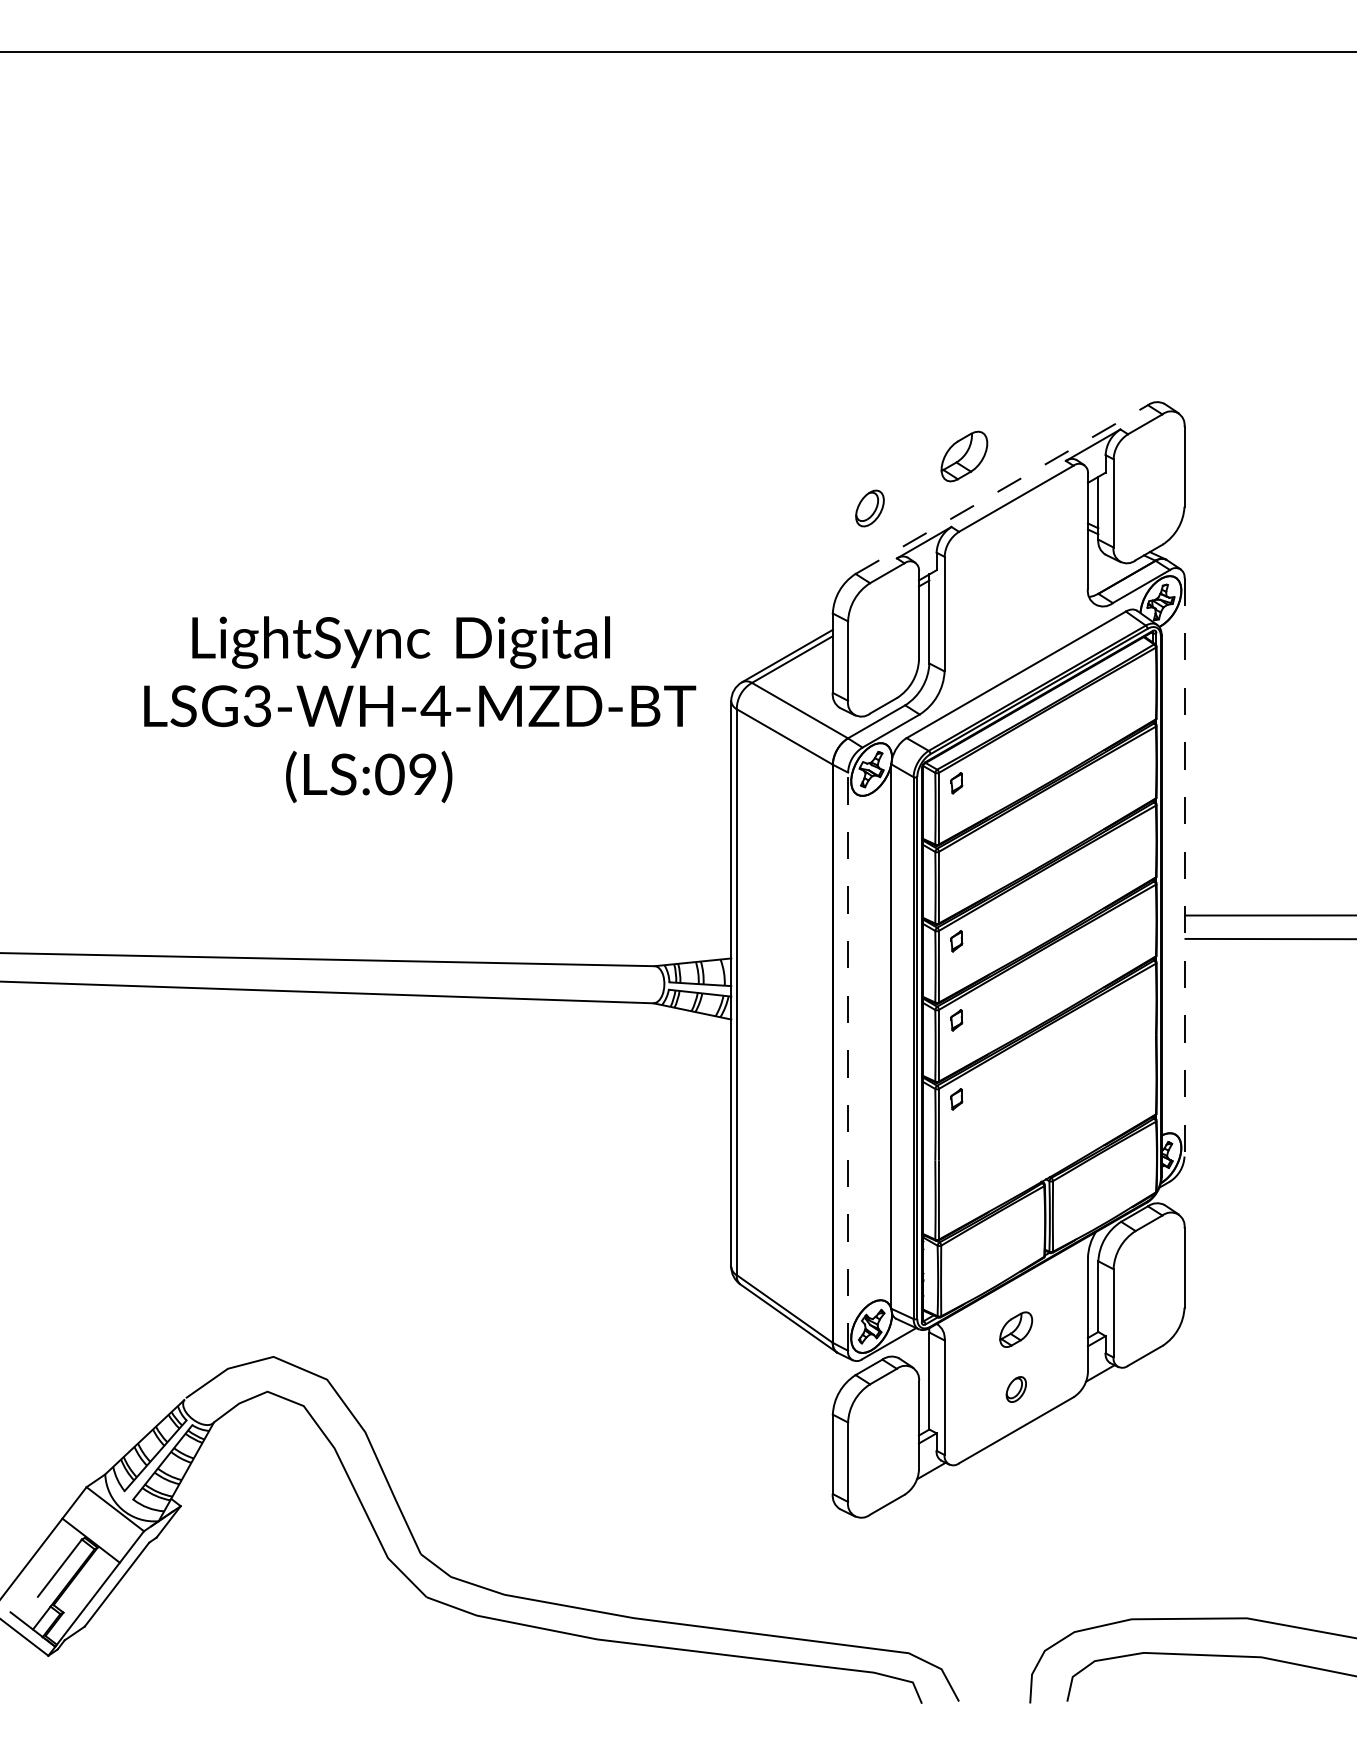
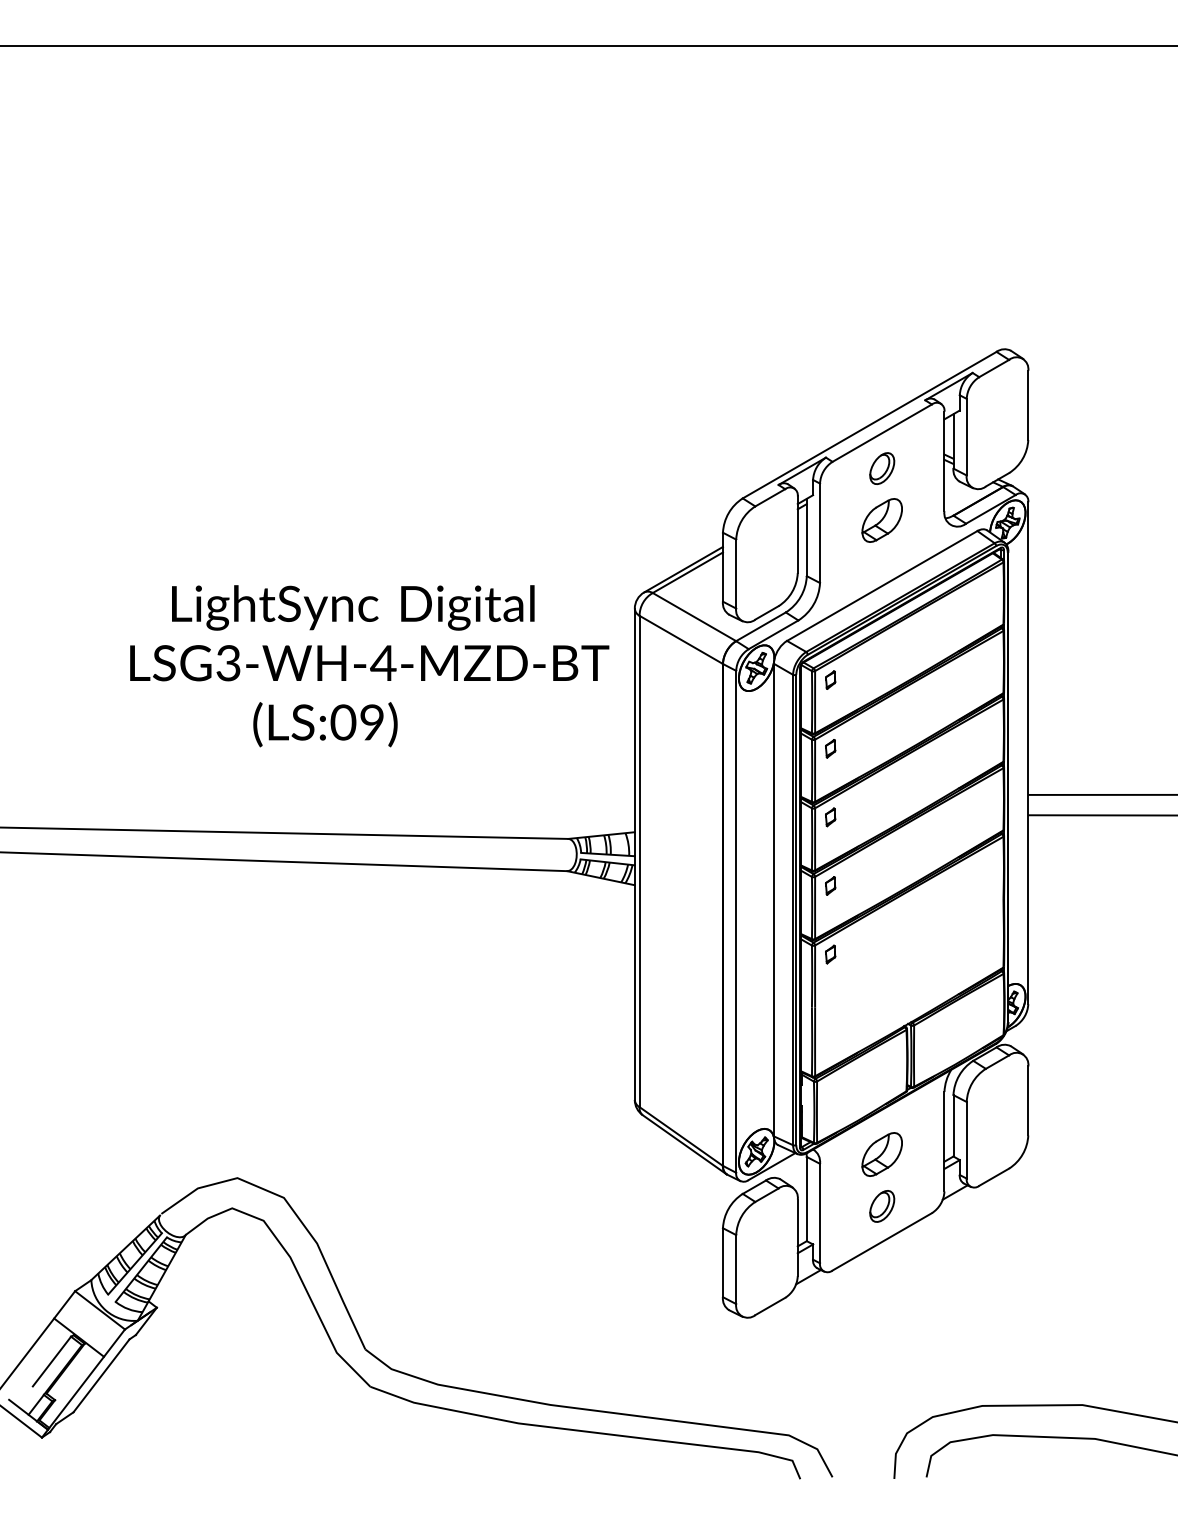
part: (963, 456) -> (881, 520), moved
line: (1001, 489) -> (869, 425), dashed -> solid
part: (870, 508) -> (882, 468), moved
text: (419, 709) -> (369, 666), moved
part: (956, 862) -> (830, 748), added
line: (1184, 867) -> (1028, 753), dashed -> solid
line: (848, 1061) -> (736, 921), dashed -> solid
part: (1015, 1329) -> (881, 1154), size x1.43
part: (1016, 1389) -> (882, 1206), size x1.43

